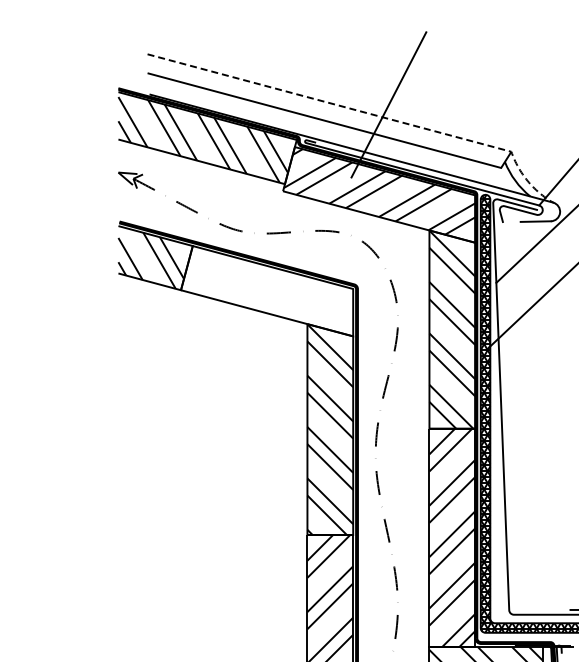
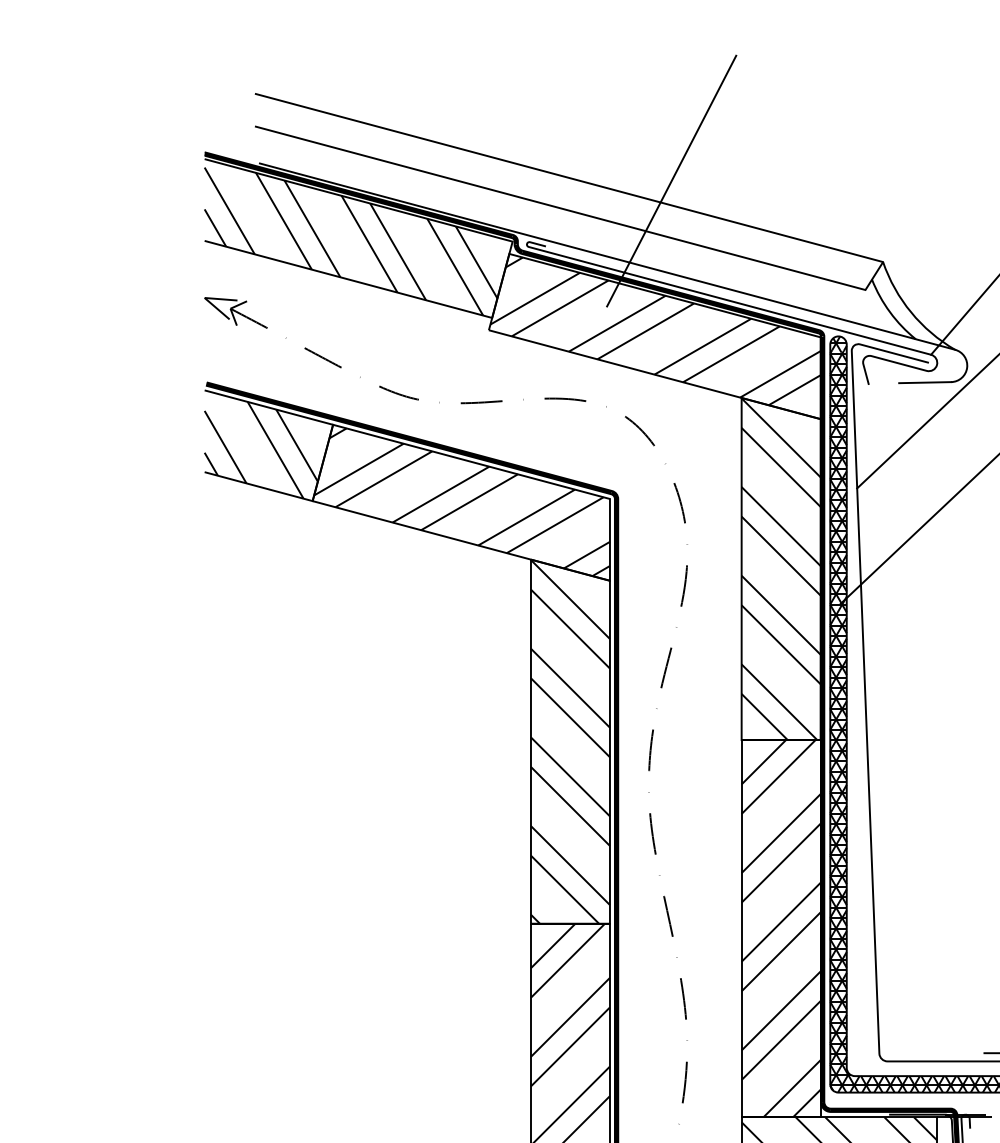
line: (368, 113) -> (636, 195), dashed -> solid
hatch: (267, 290) -> (462, 501), added

